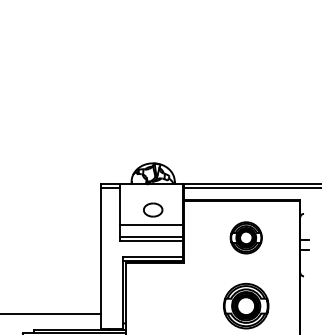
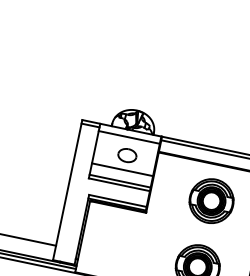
line: (150, 191) -> (128, 137), added
part: (246, 237) -> (211, 200), size x1.43

